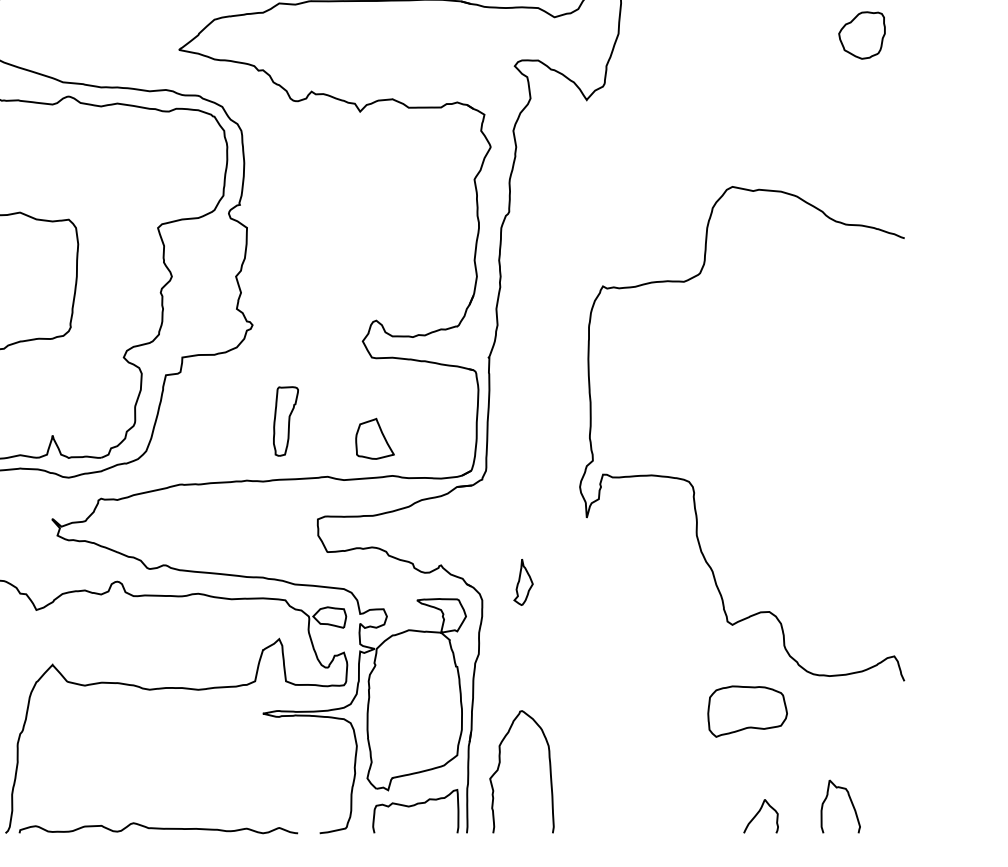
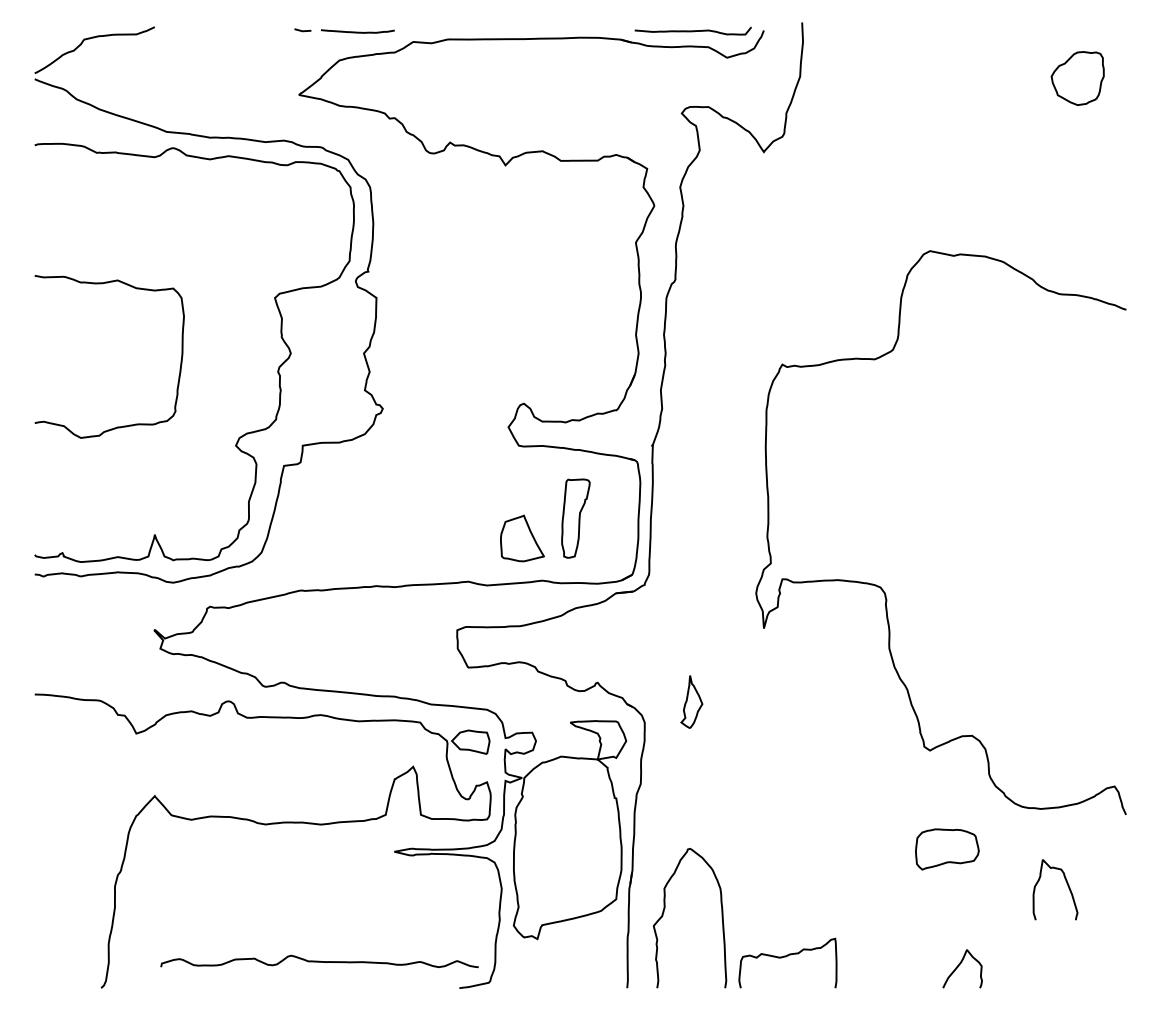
part: (285, 421) -> (575, 518), moved
part: (747, 711) -> (947, 849), size x0.7
curve: (851, 803) -> (1067, 886), moved
curve: (414, 806) -> (786, 957), moved
curve: (158, 827) -> (319, 960), moved

